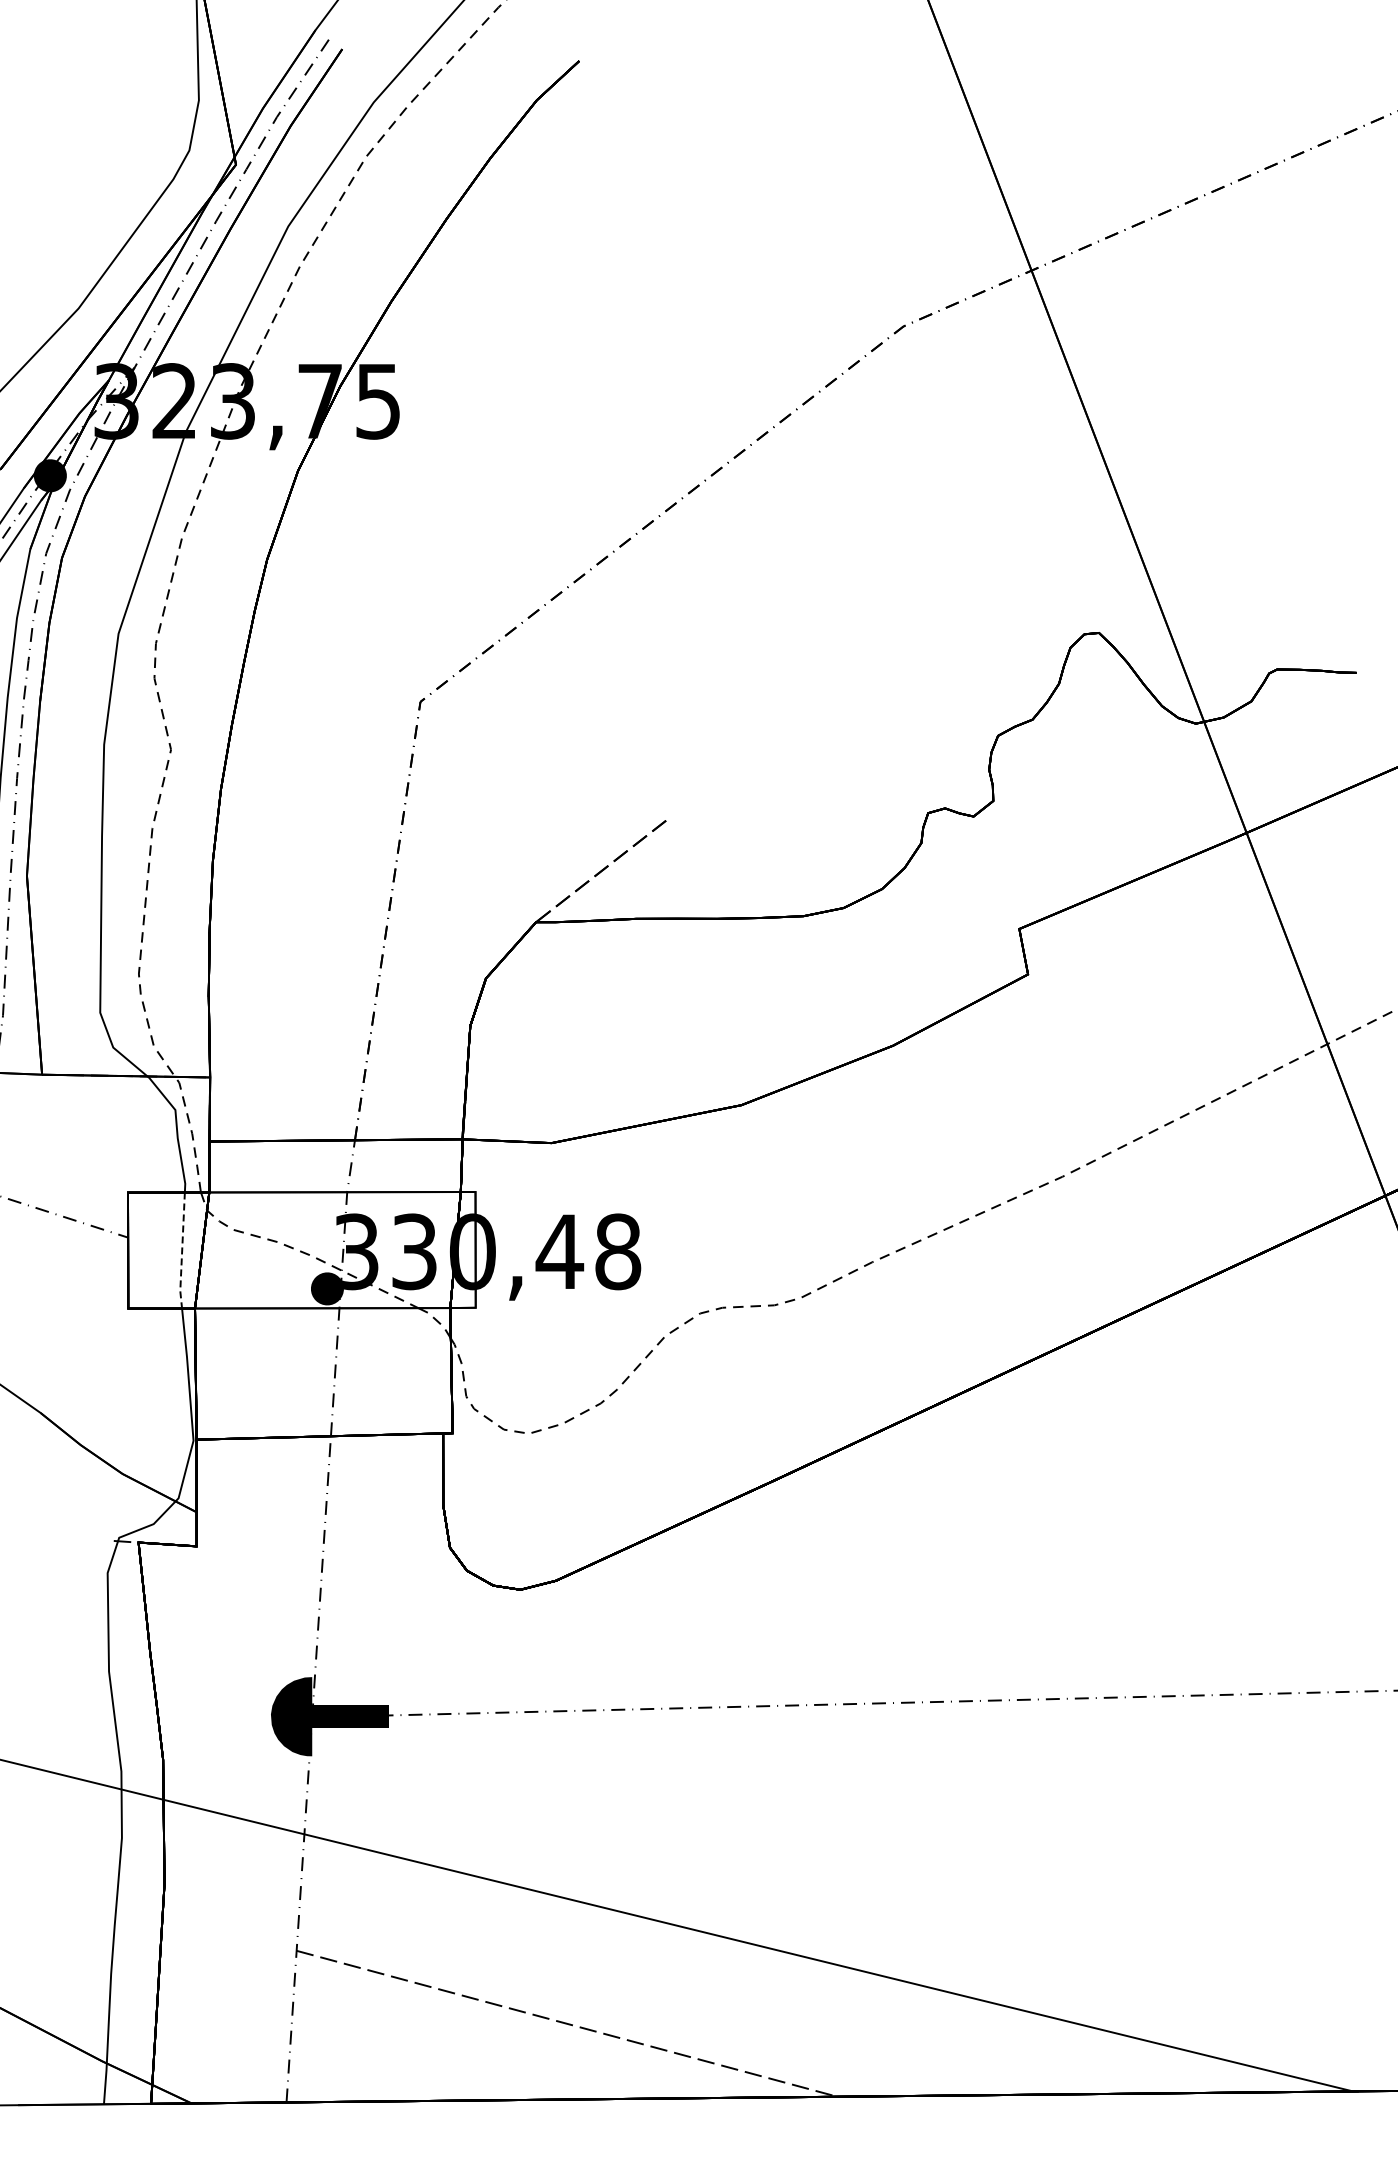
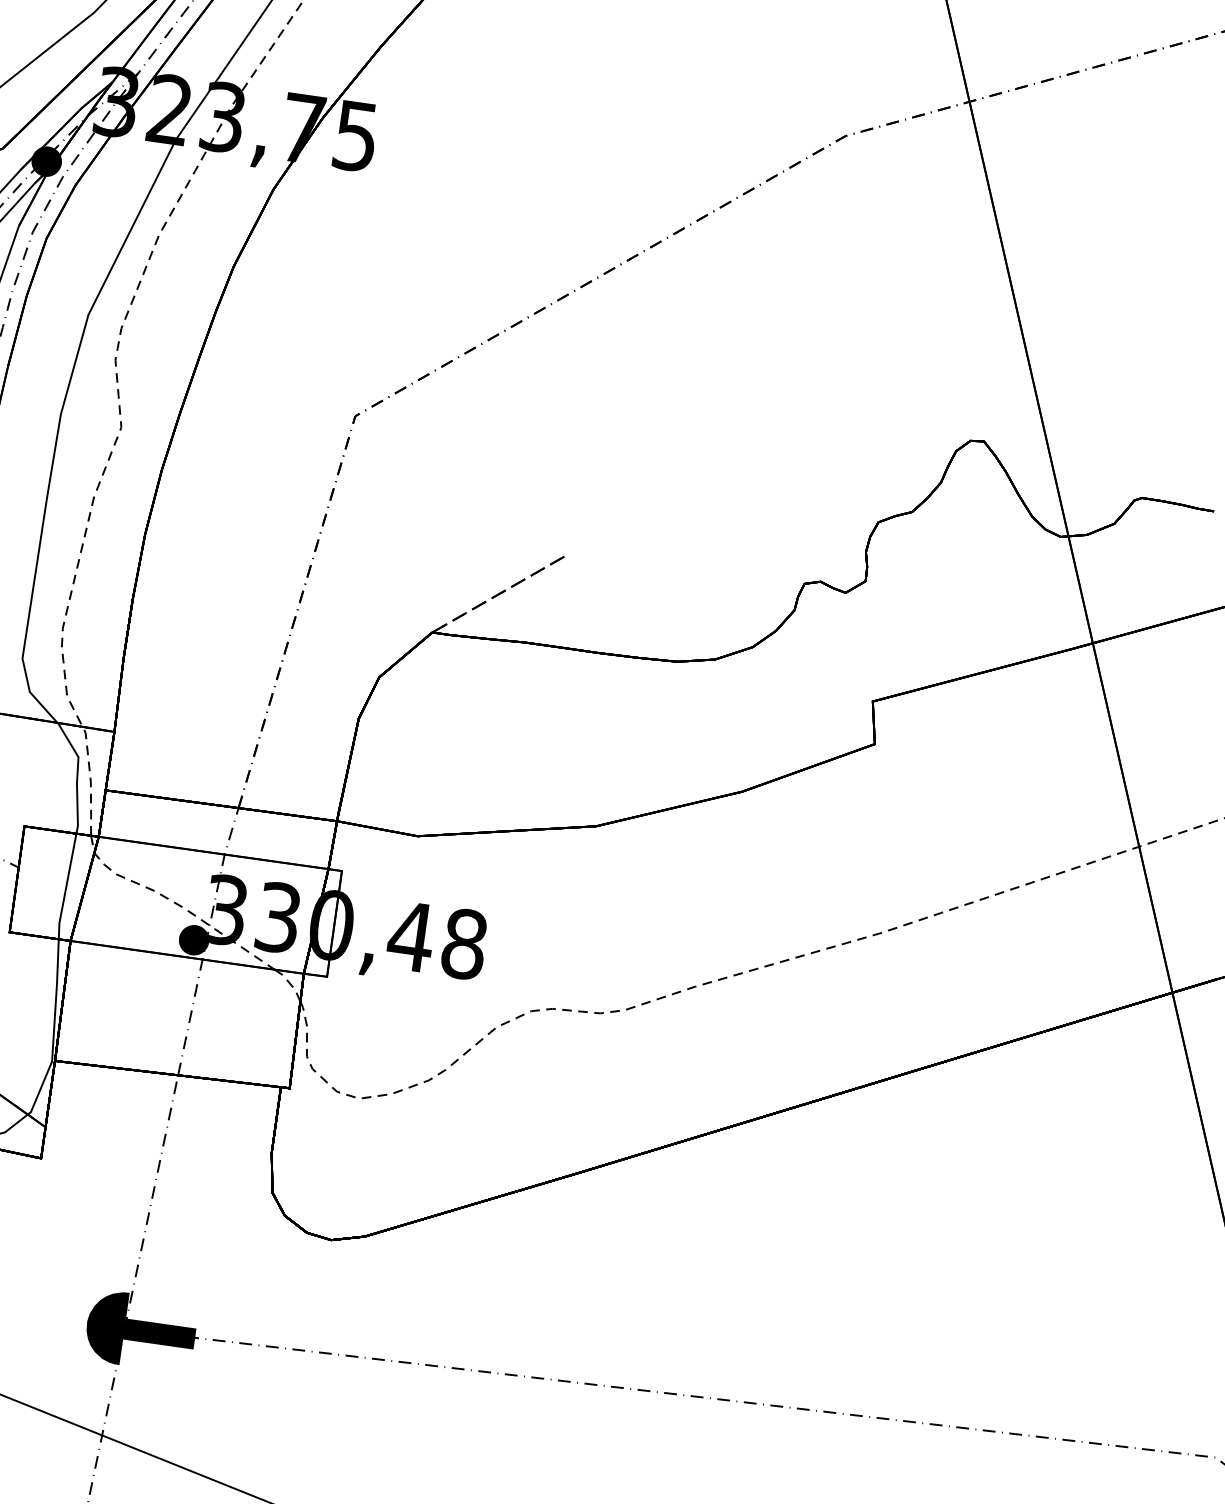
line: (182, 1251) -> (66, 887), dashed -> solid

